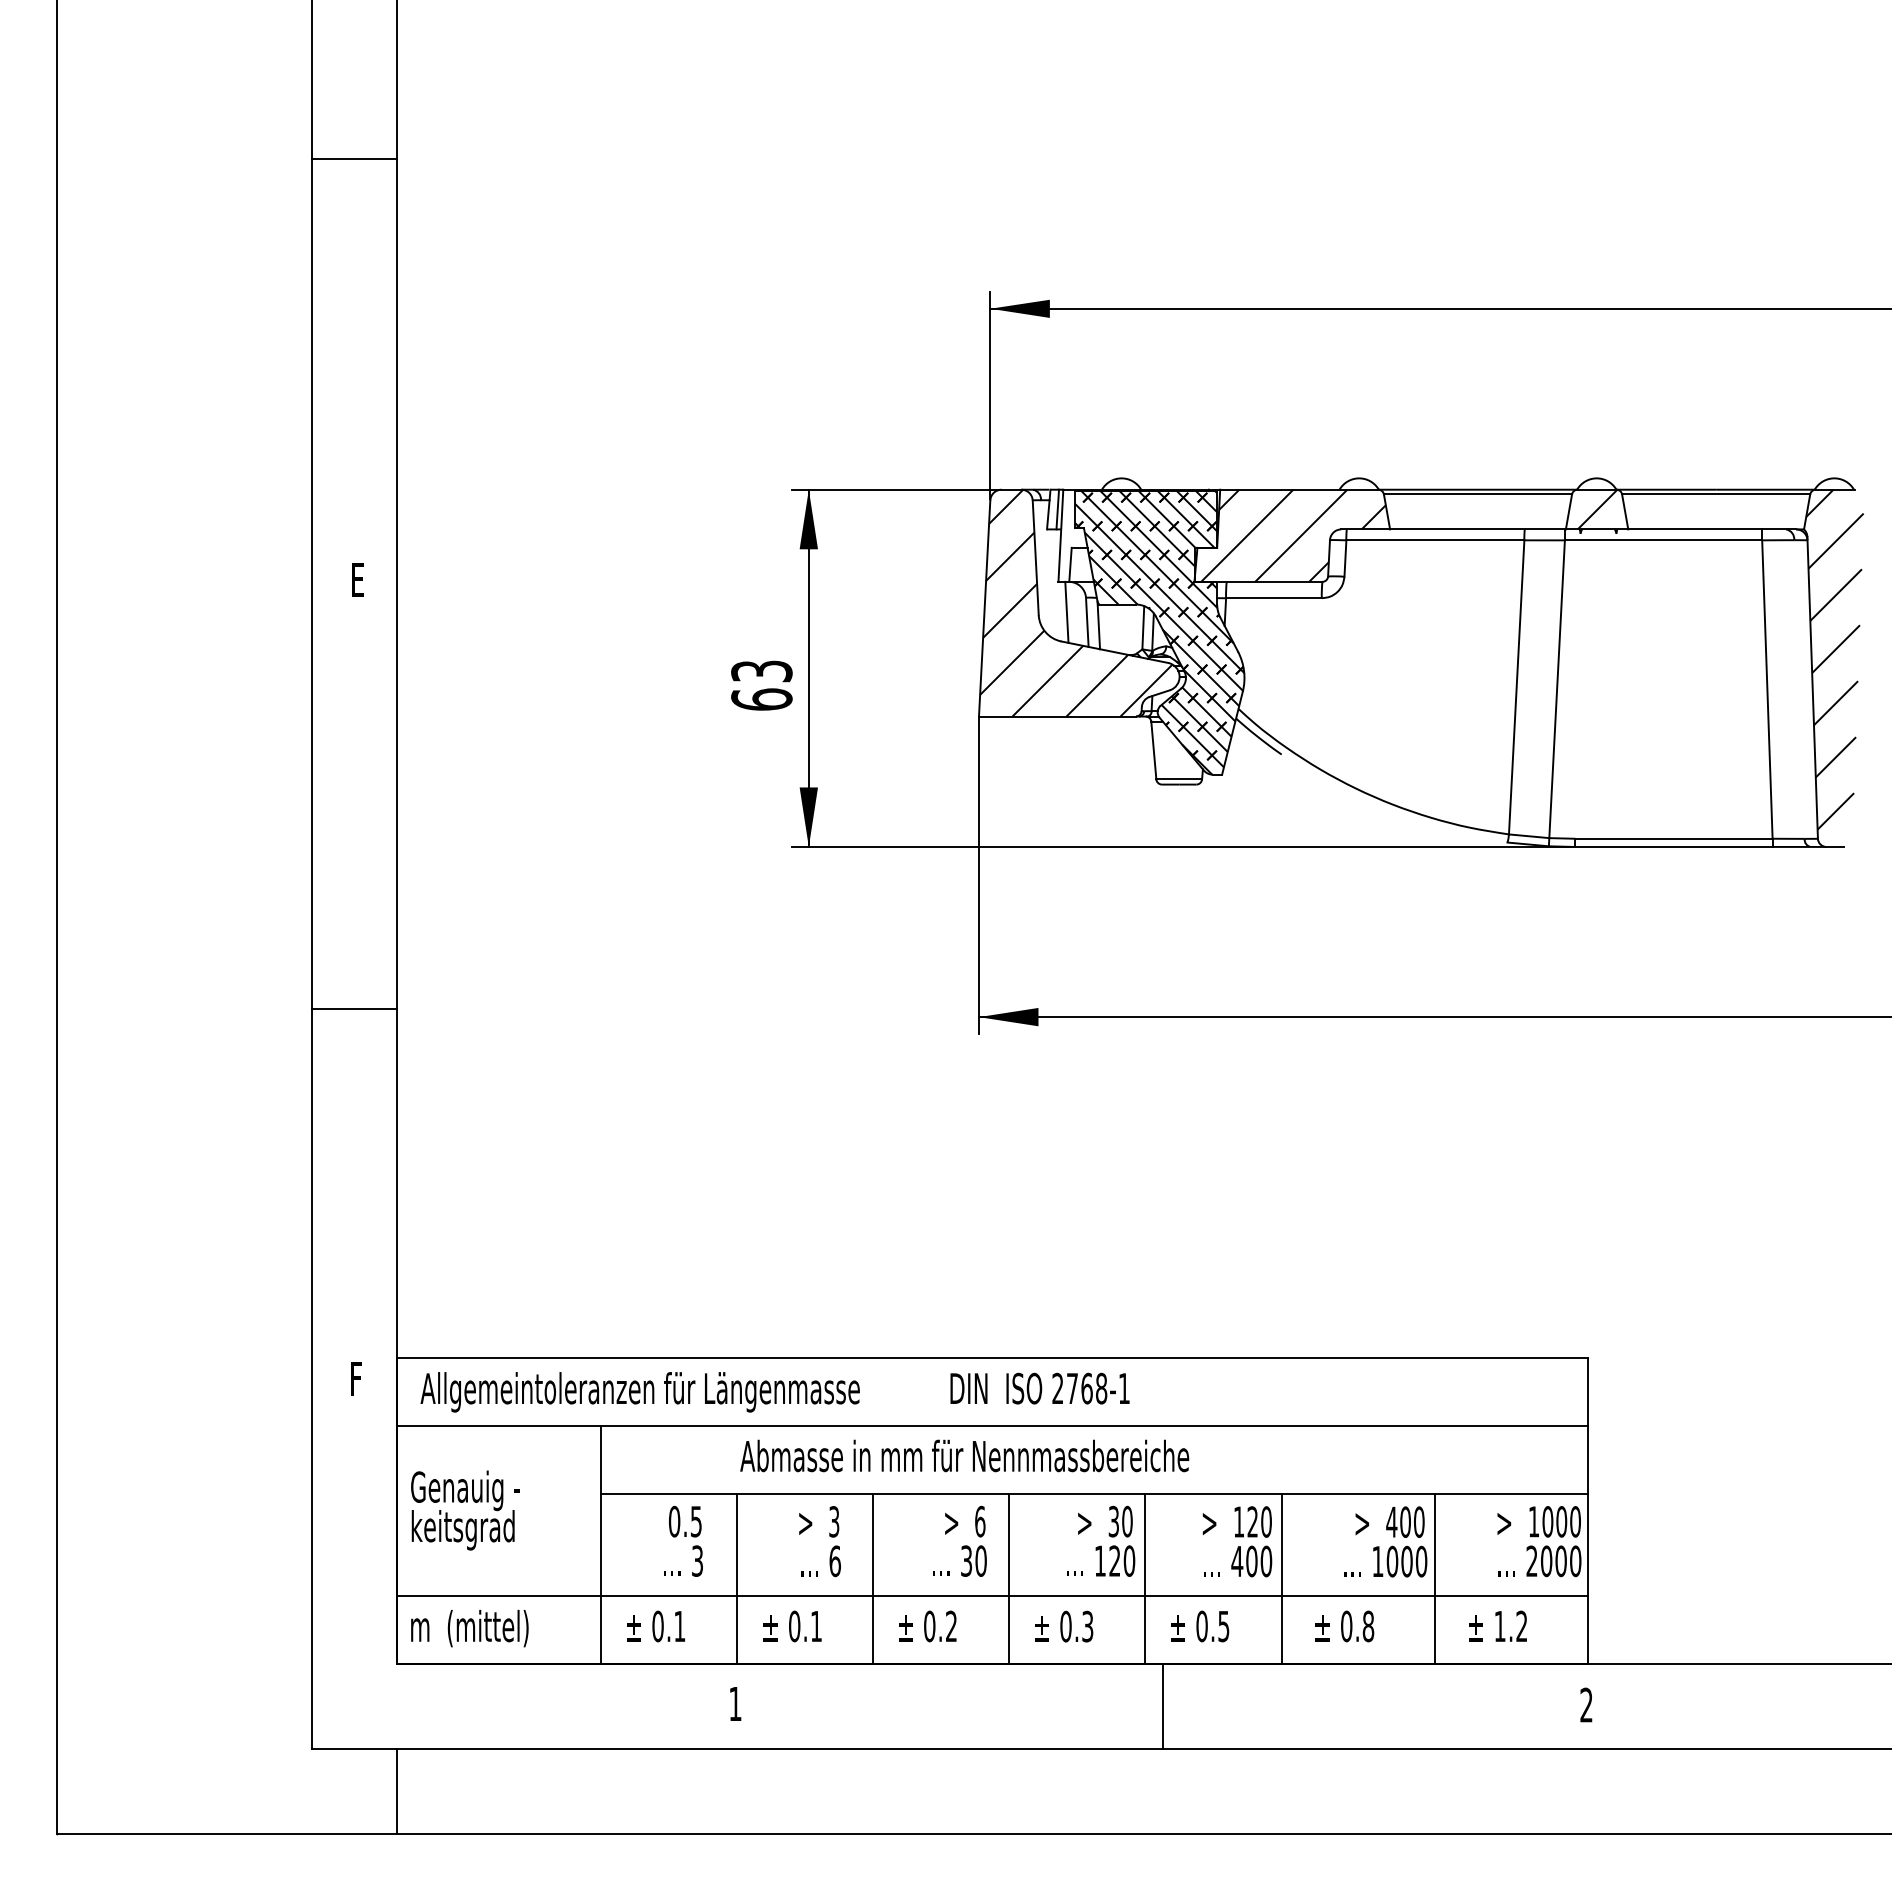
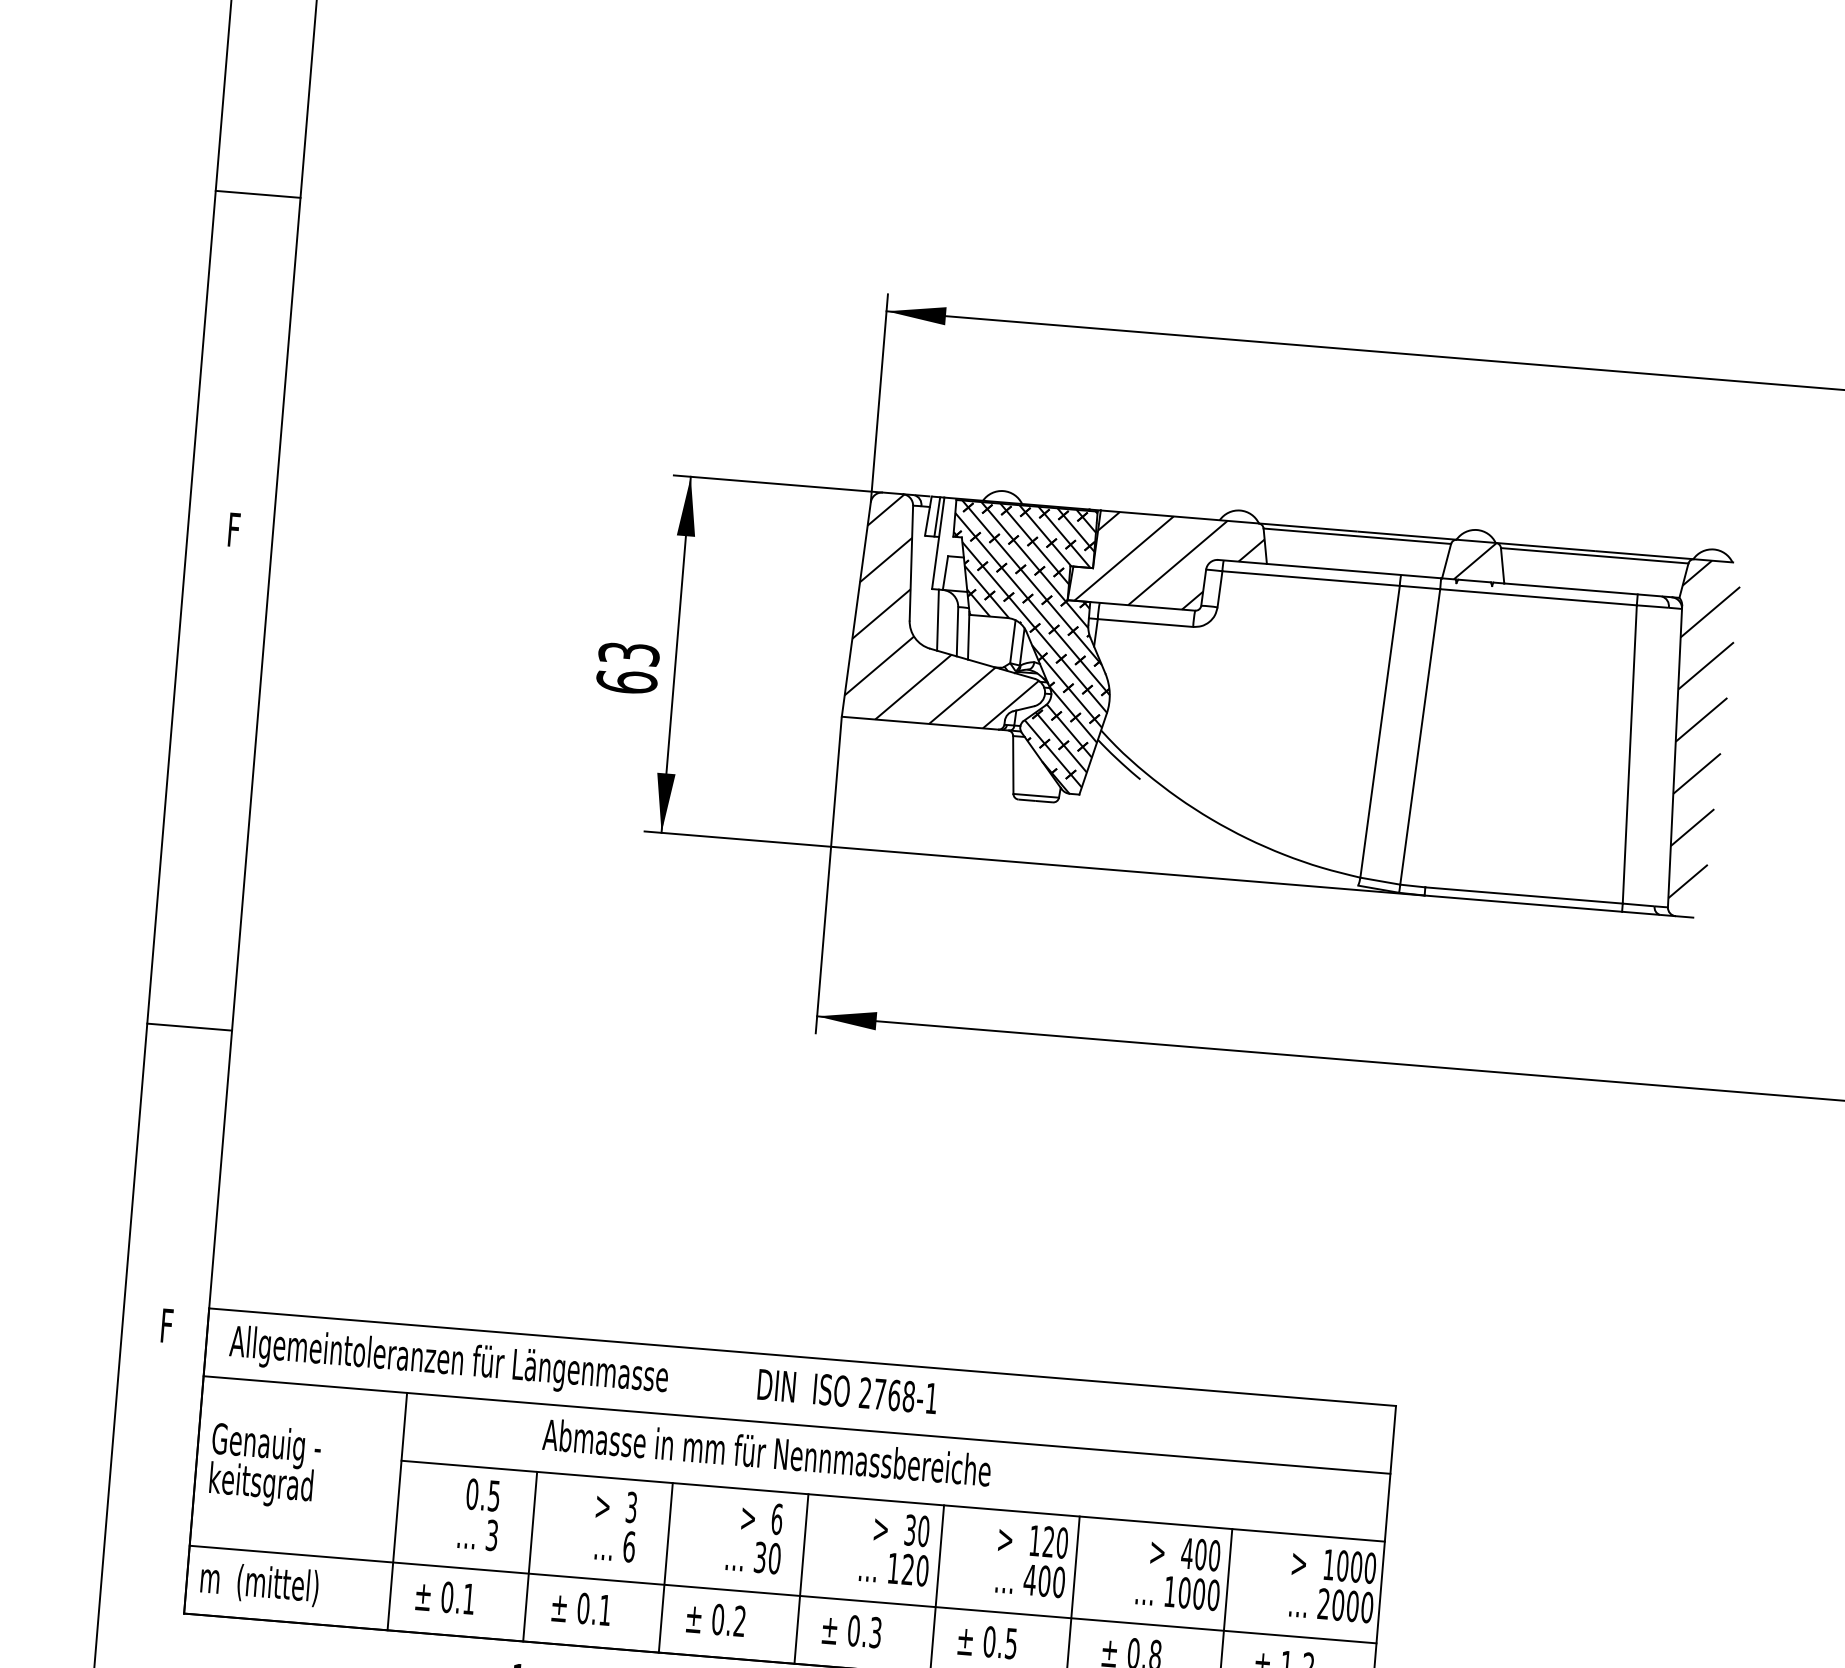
line: (353, 158) -> (257, 194), moved
text: (357, 579) -> (233, 529), E -> F
line: (353, 1009) -> (188, 1027), moved

